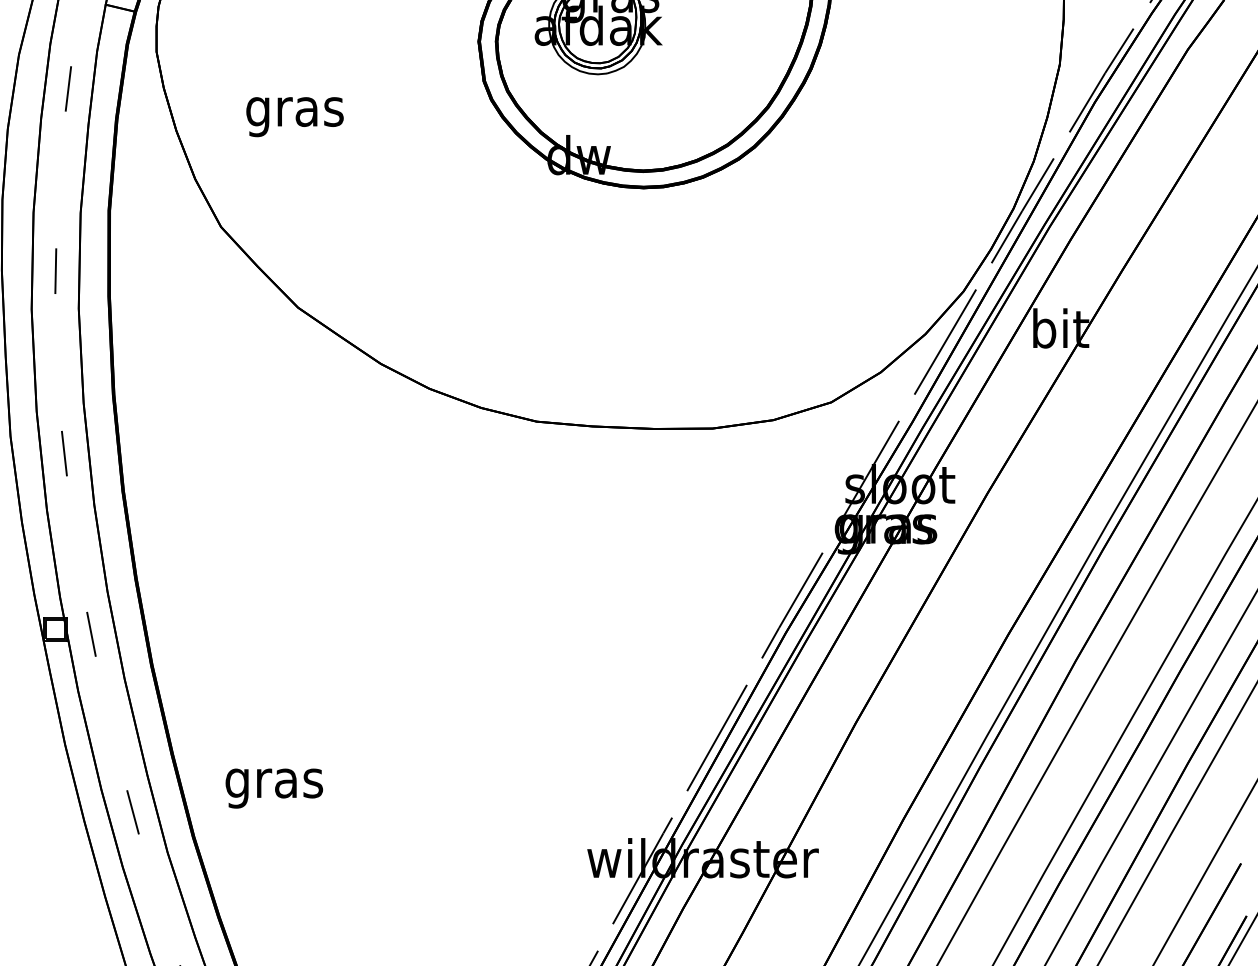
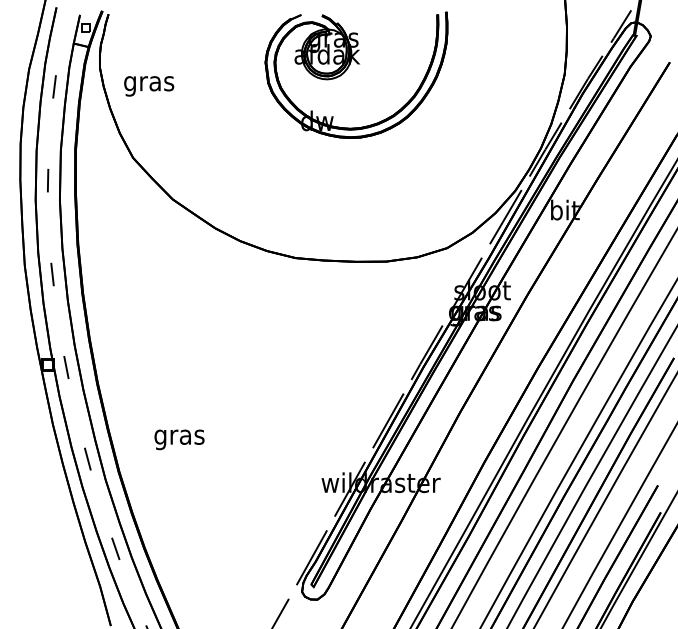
text: (295, 117) -> (149, 86), moved
text: (274, 787) -> (179, 439), moved

